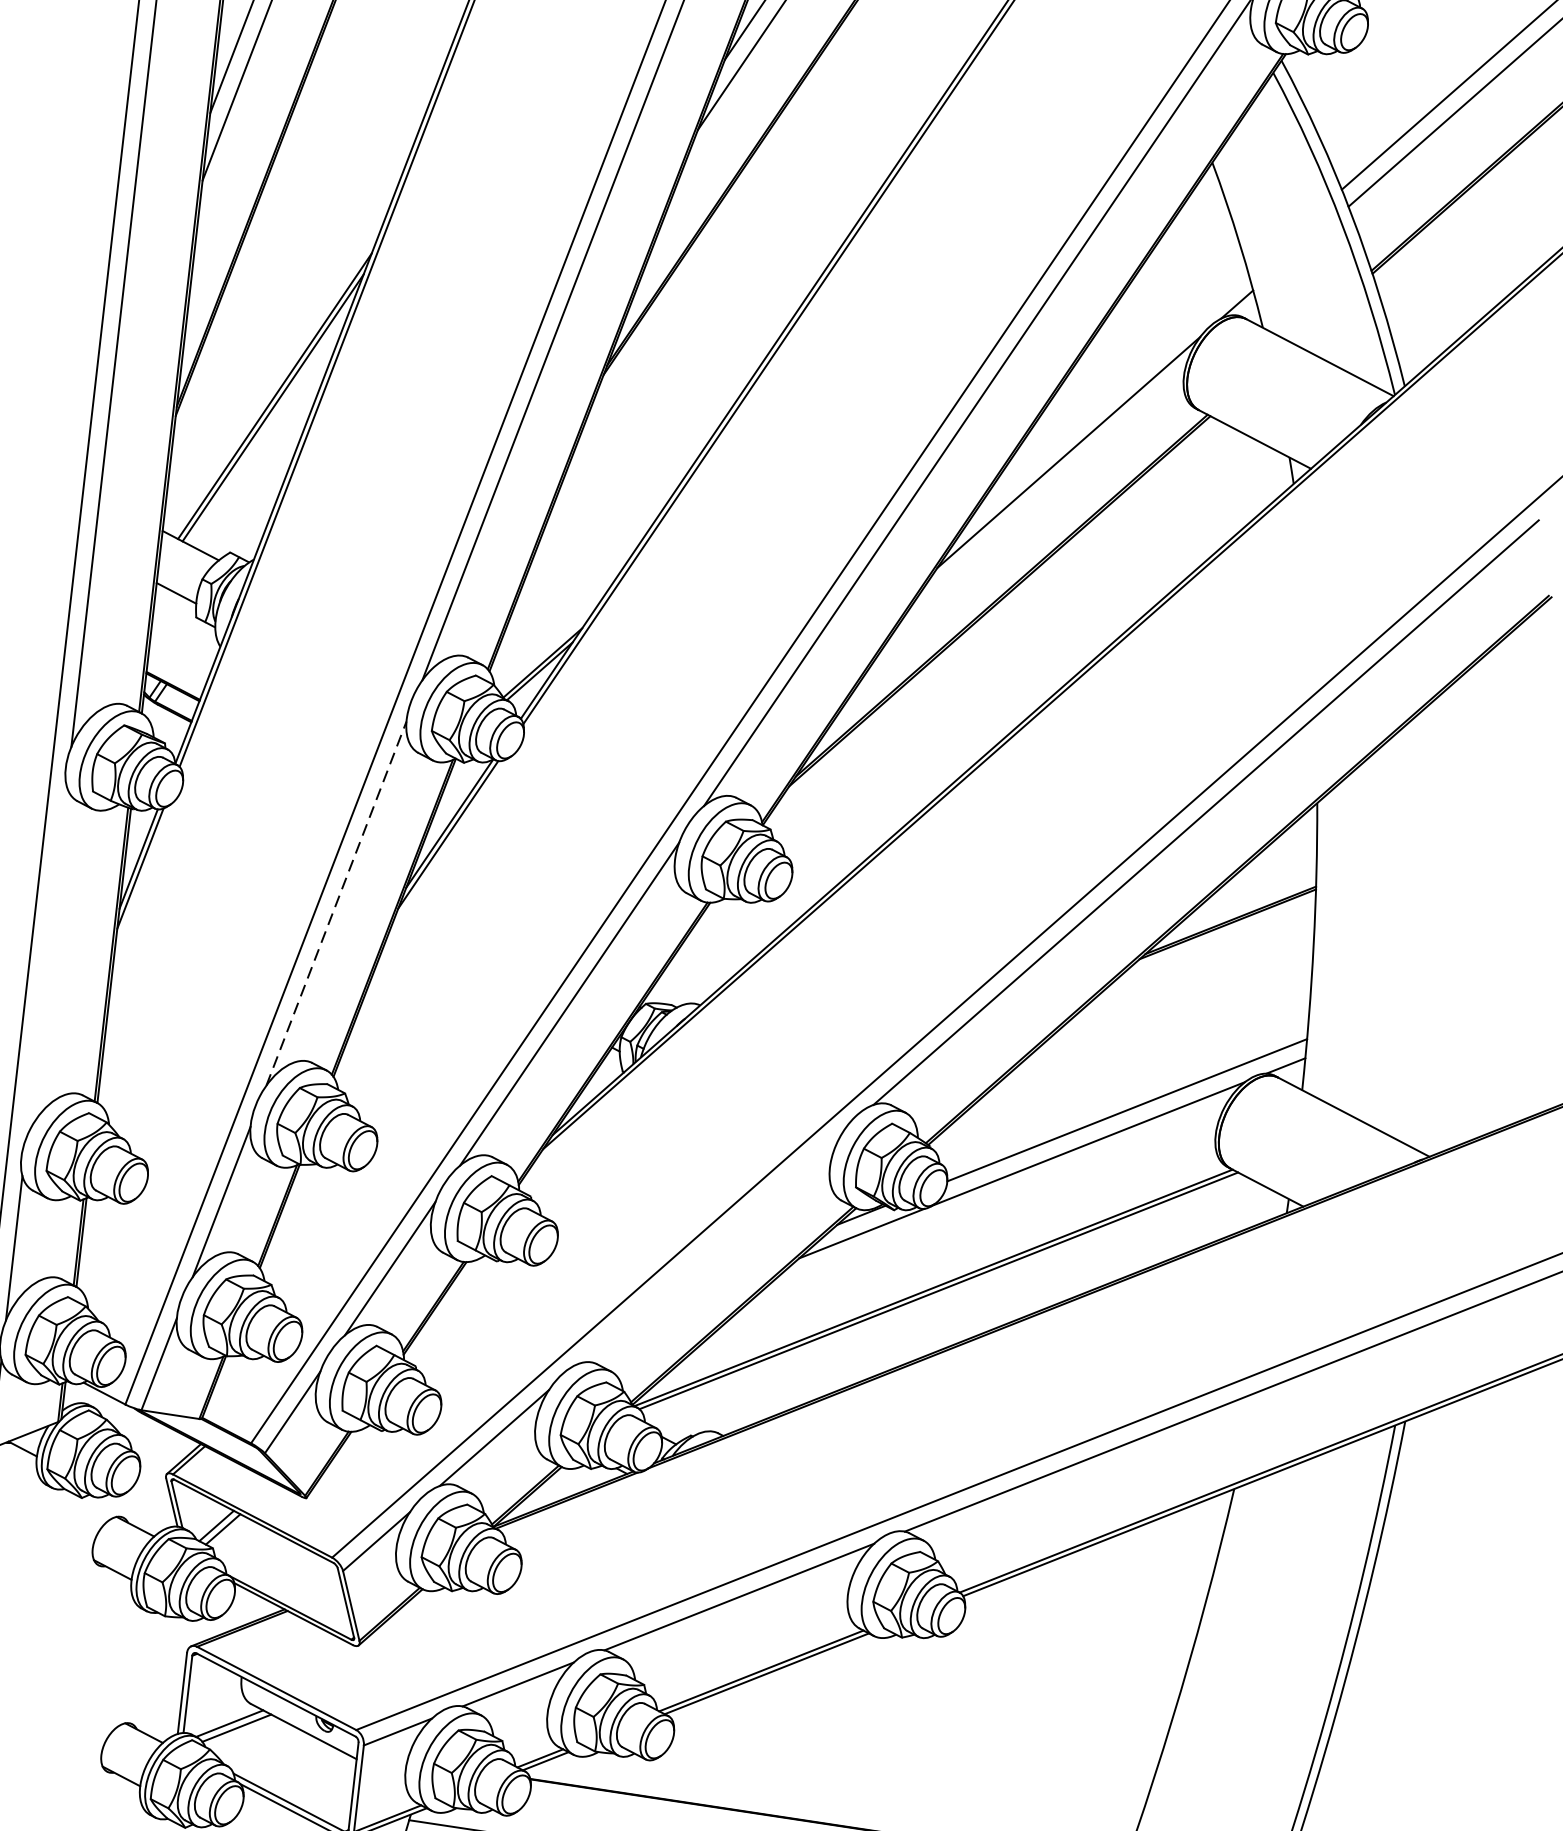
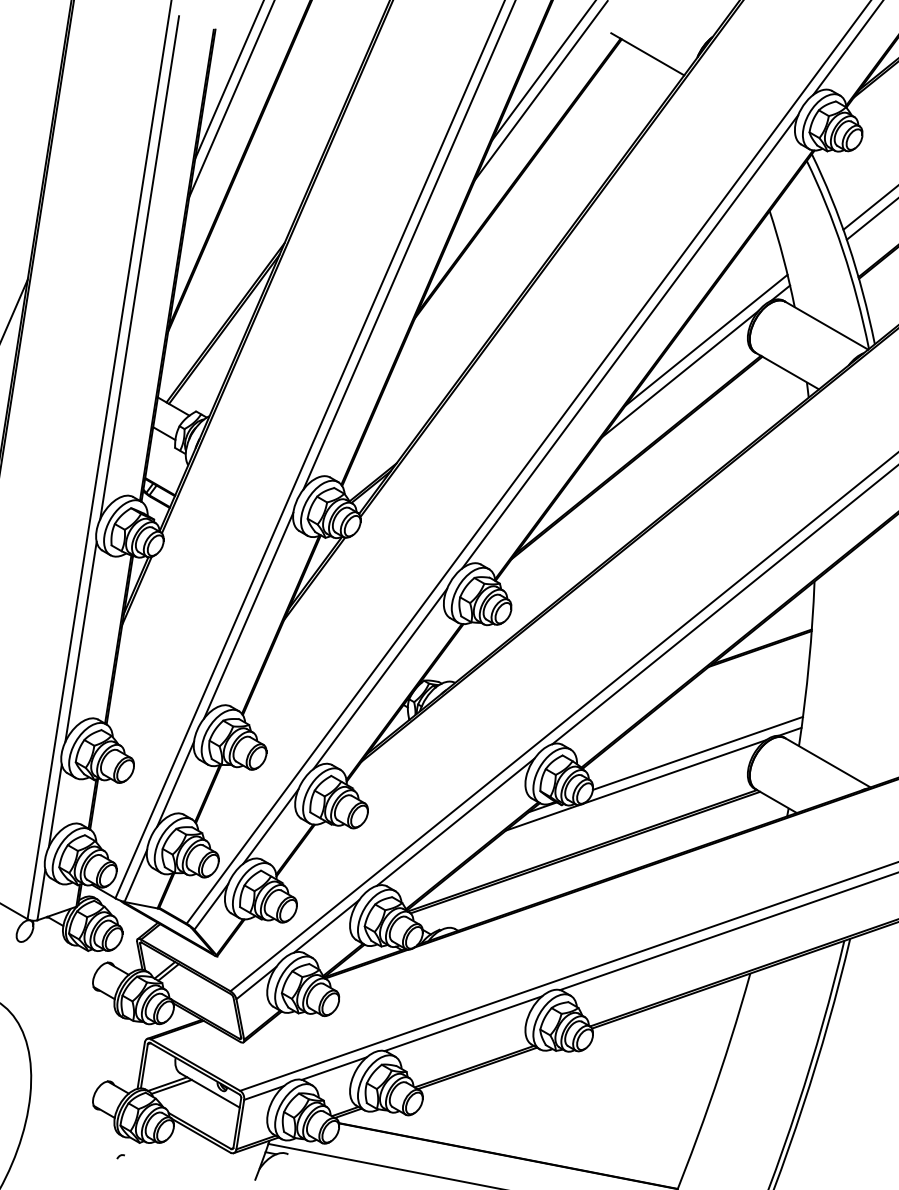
line: (1111, 390) -> (706, 339), added
line: (336, 903) -> (248, 615), dashed -> solid
line: (45, 960) -> (80, 641), added
line: (710, 1246) -> (455, 821), added

